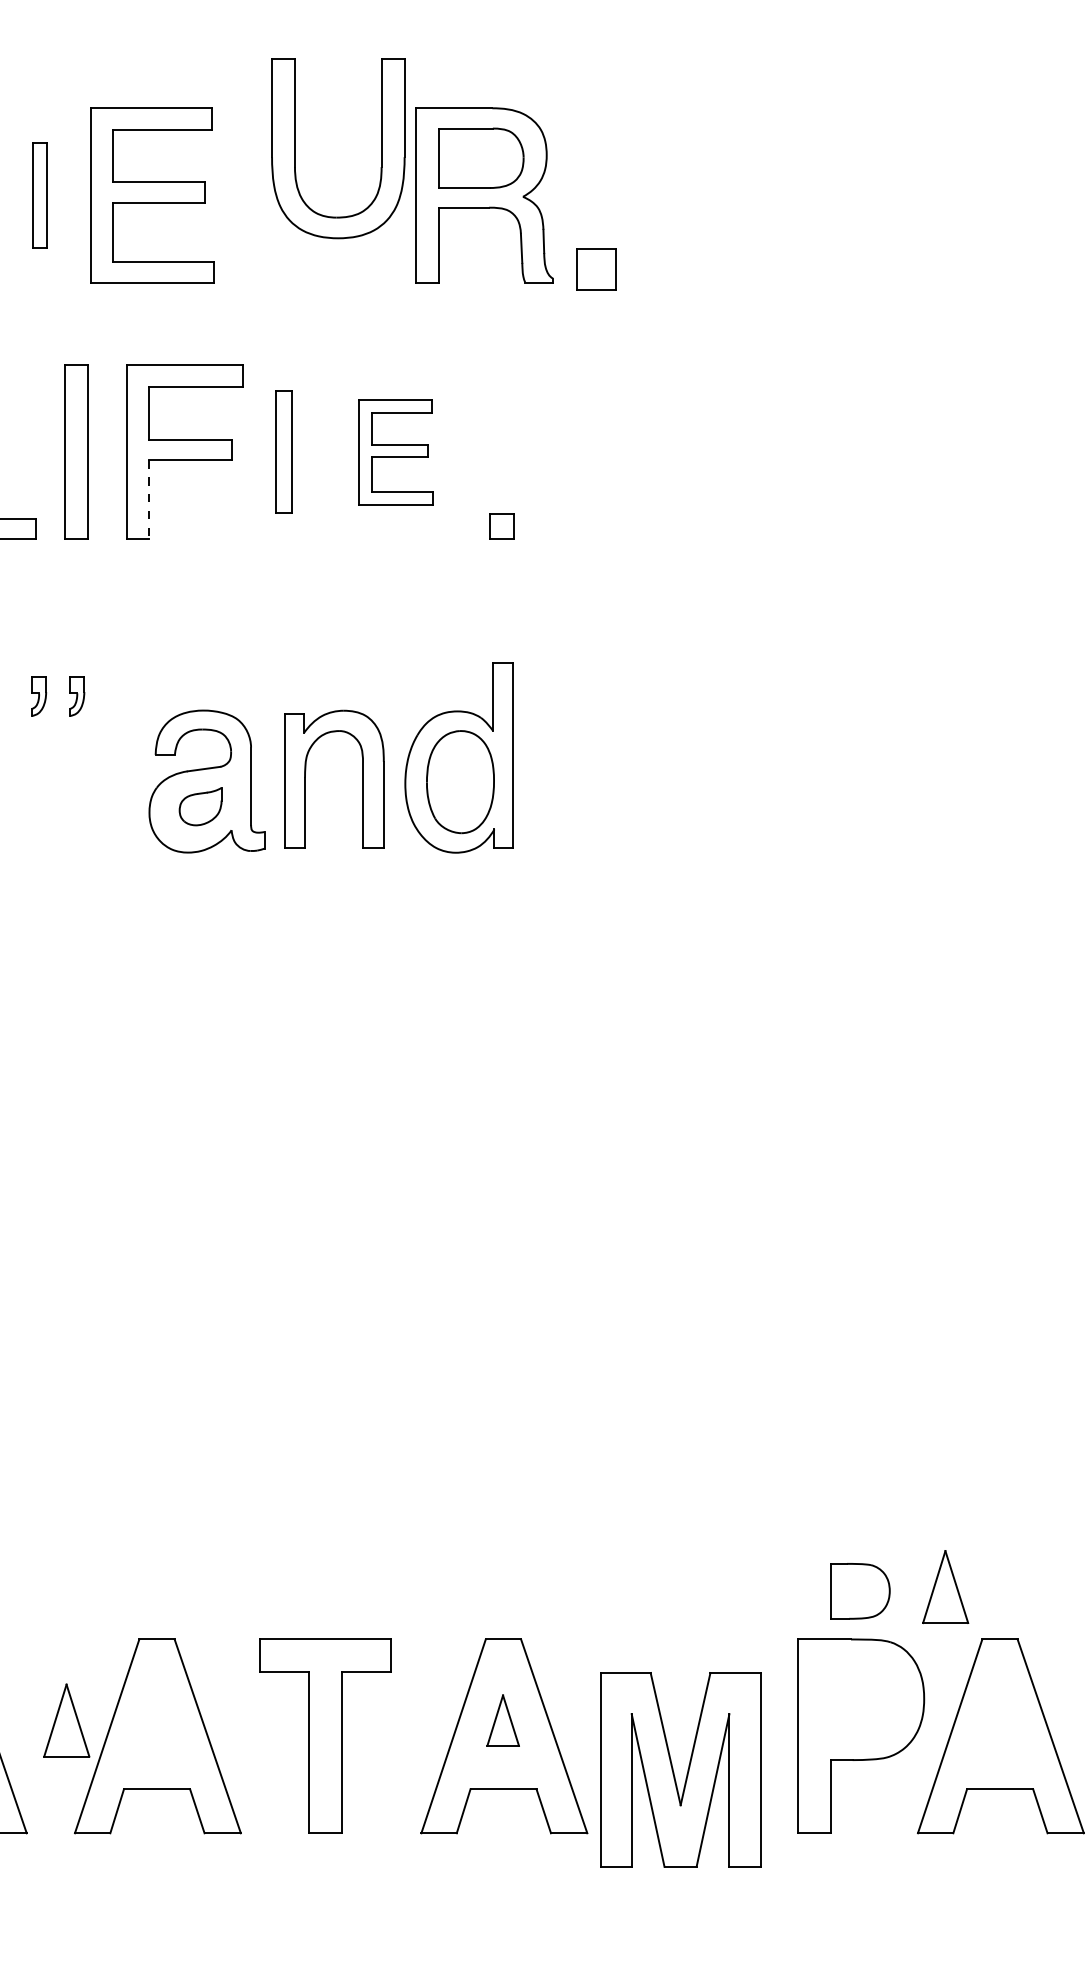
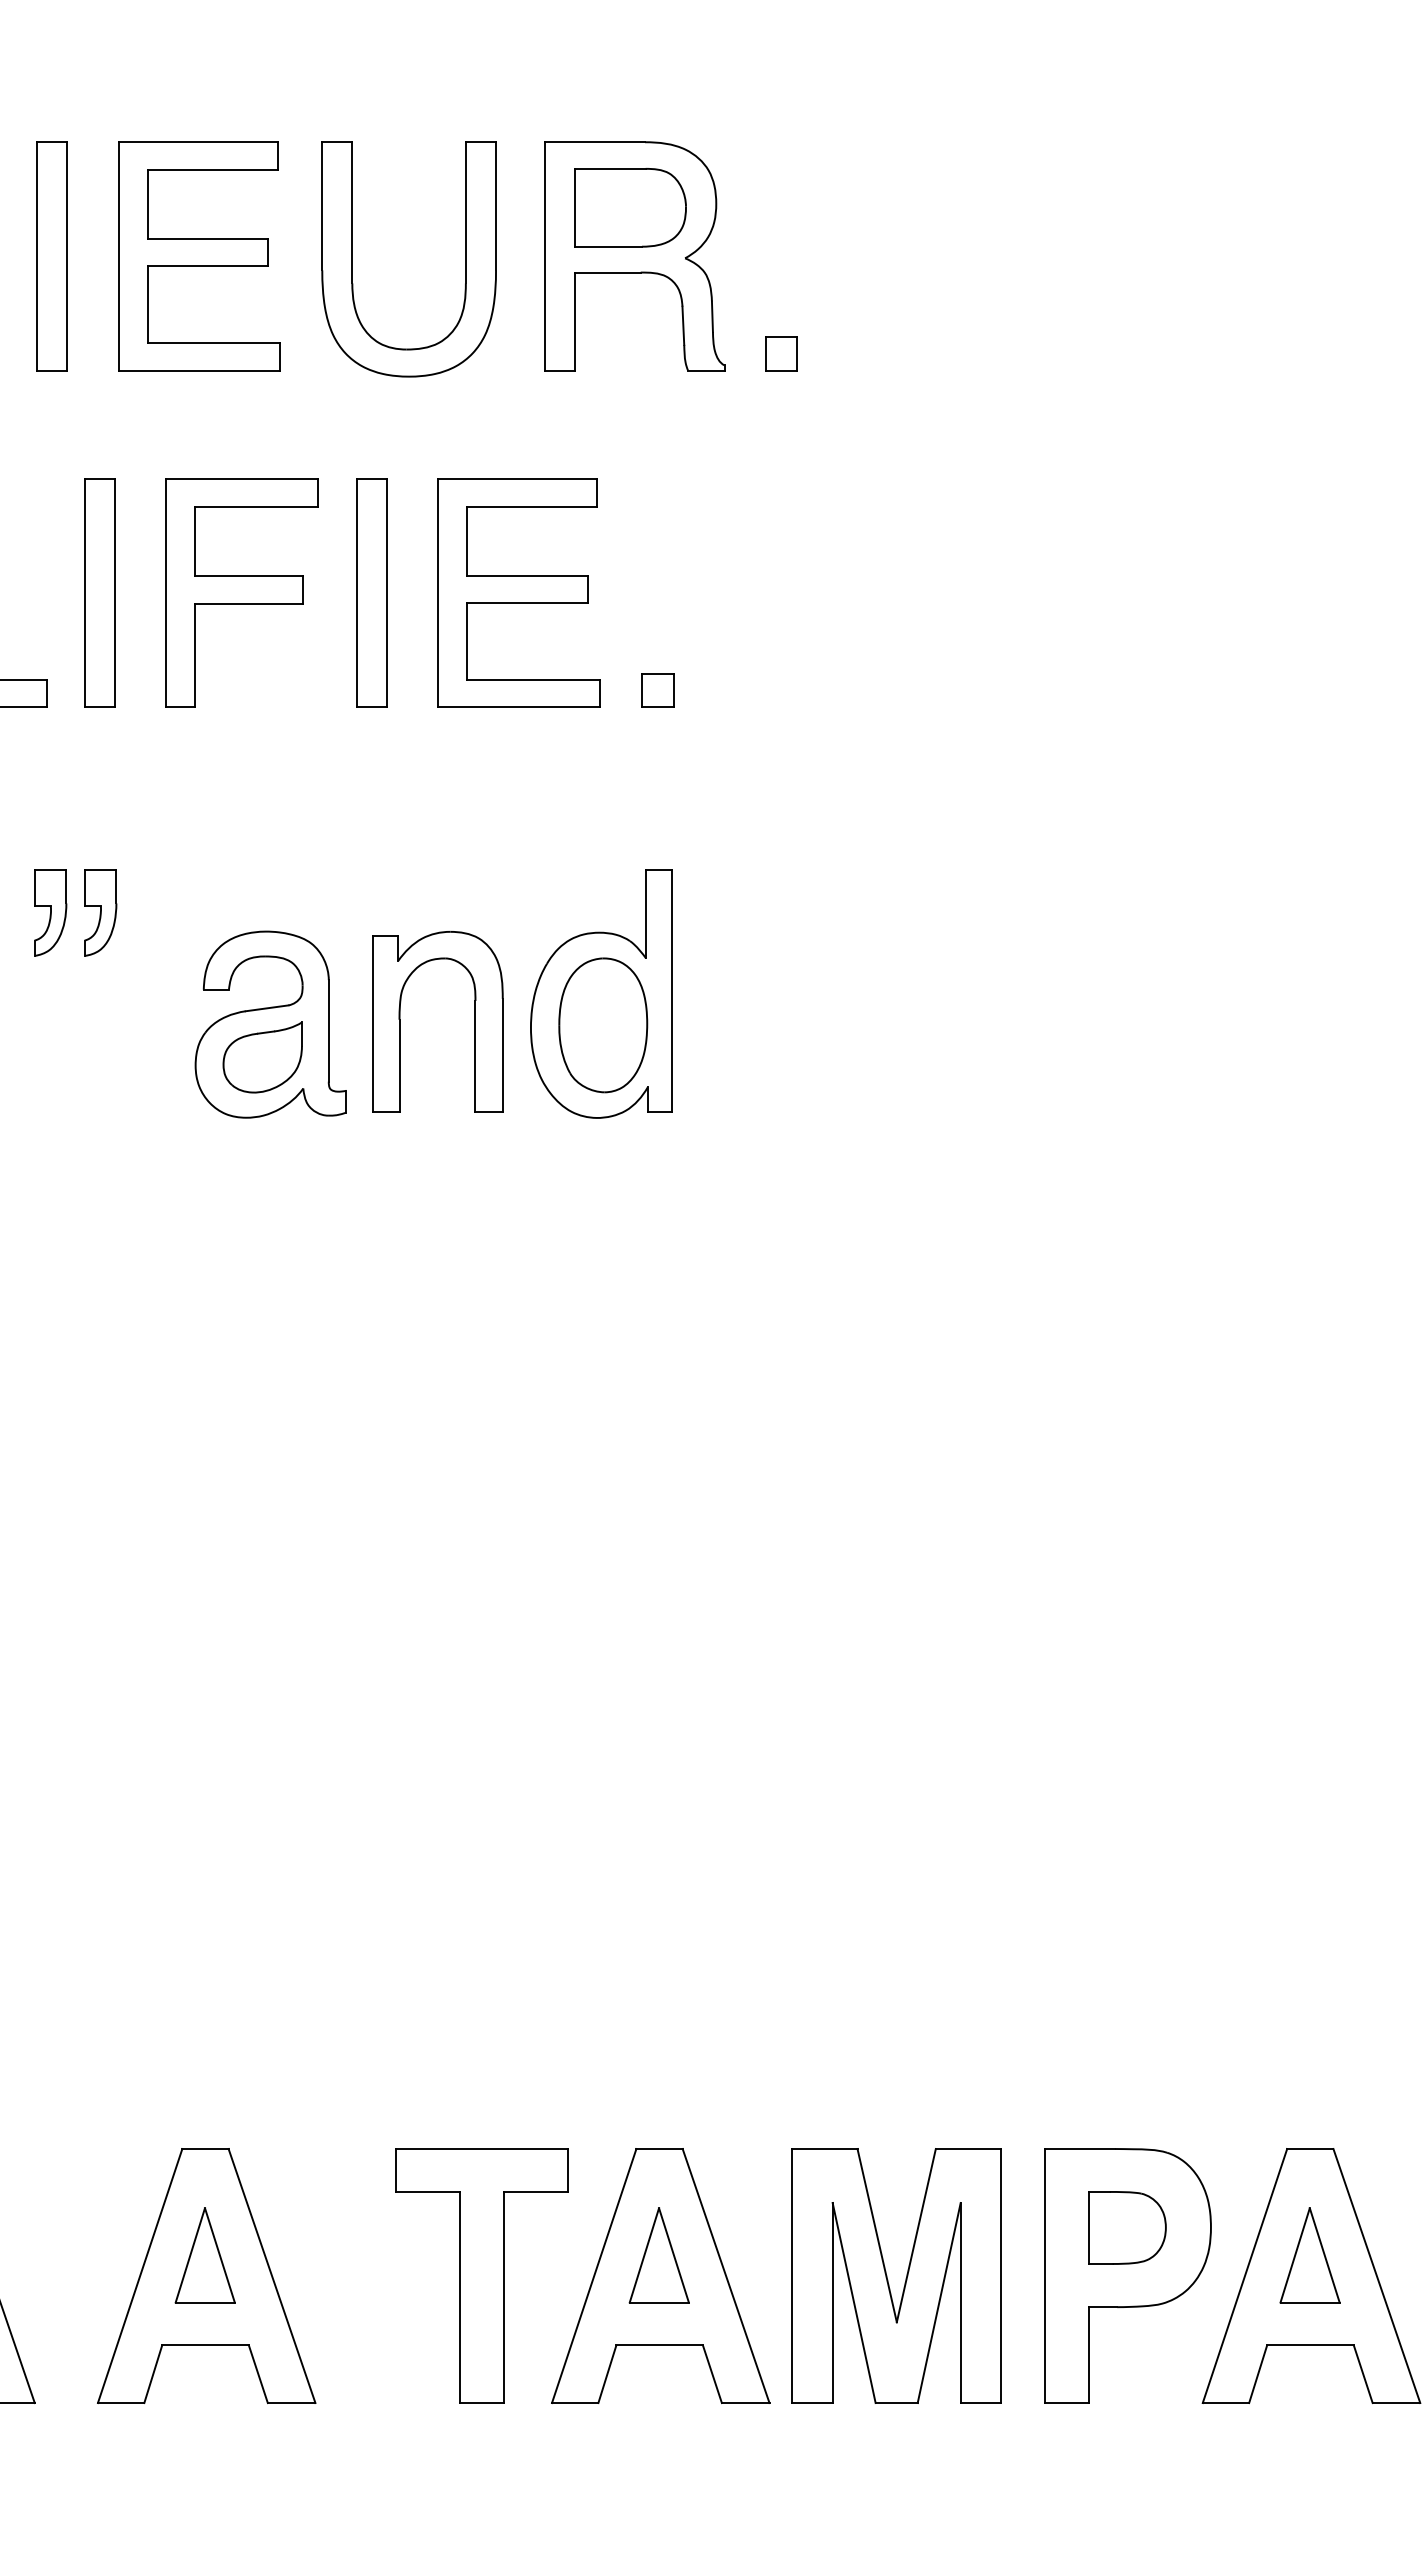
part: (295, 148) -> (352, 259), moved
part: (39, 195) -> (51, 256), size x1.67
part: (596, 269) -> (781, 353), size x0.62
part: (283, 451) -> (371, 592), size x1.43
part: (395, 451) -> (518, 592), size x1.67
line: (149, 499) -> (195, 655), dashed -> solid
part: (38, 695) -> (50, 912), size x1.67
part: (76, 695) -> (100, 912), size x1.67
part: (200, 806) -> (262, 1057), size x1.43
part: (945, 1587) -> (1309, 2255), moved
part: (860, 1590) -> (1127, 2227), moved
part: (66, 1720) -> (204, 2255), moved
part: (502, 1720) -> (658, 2255), size x1.43
part: (324, 1735) -> (481, 2275), moved
part: (674, 1772) -> (888, 2279), moved

